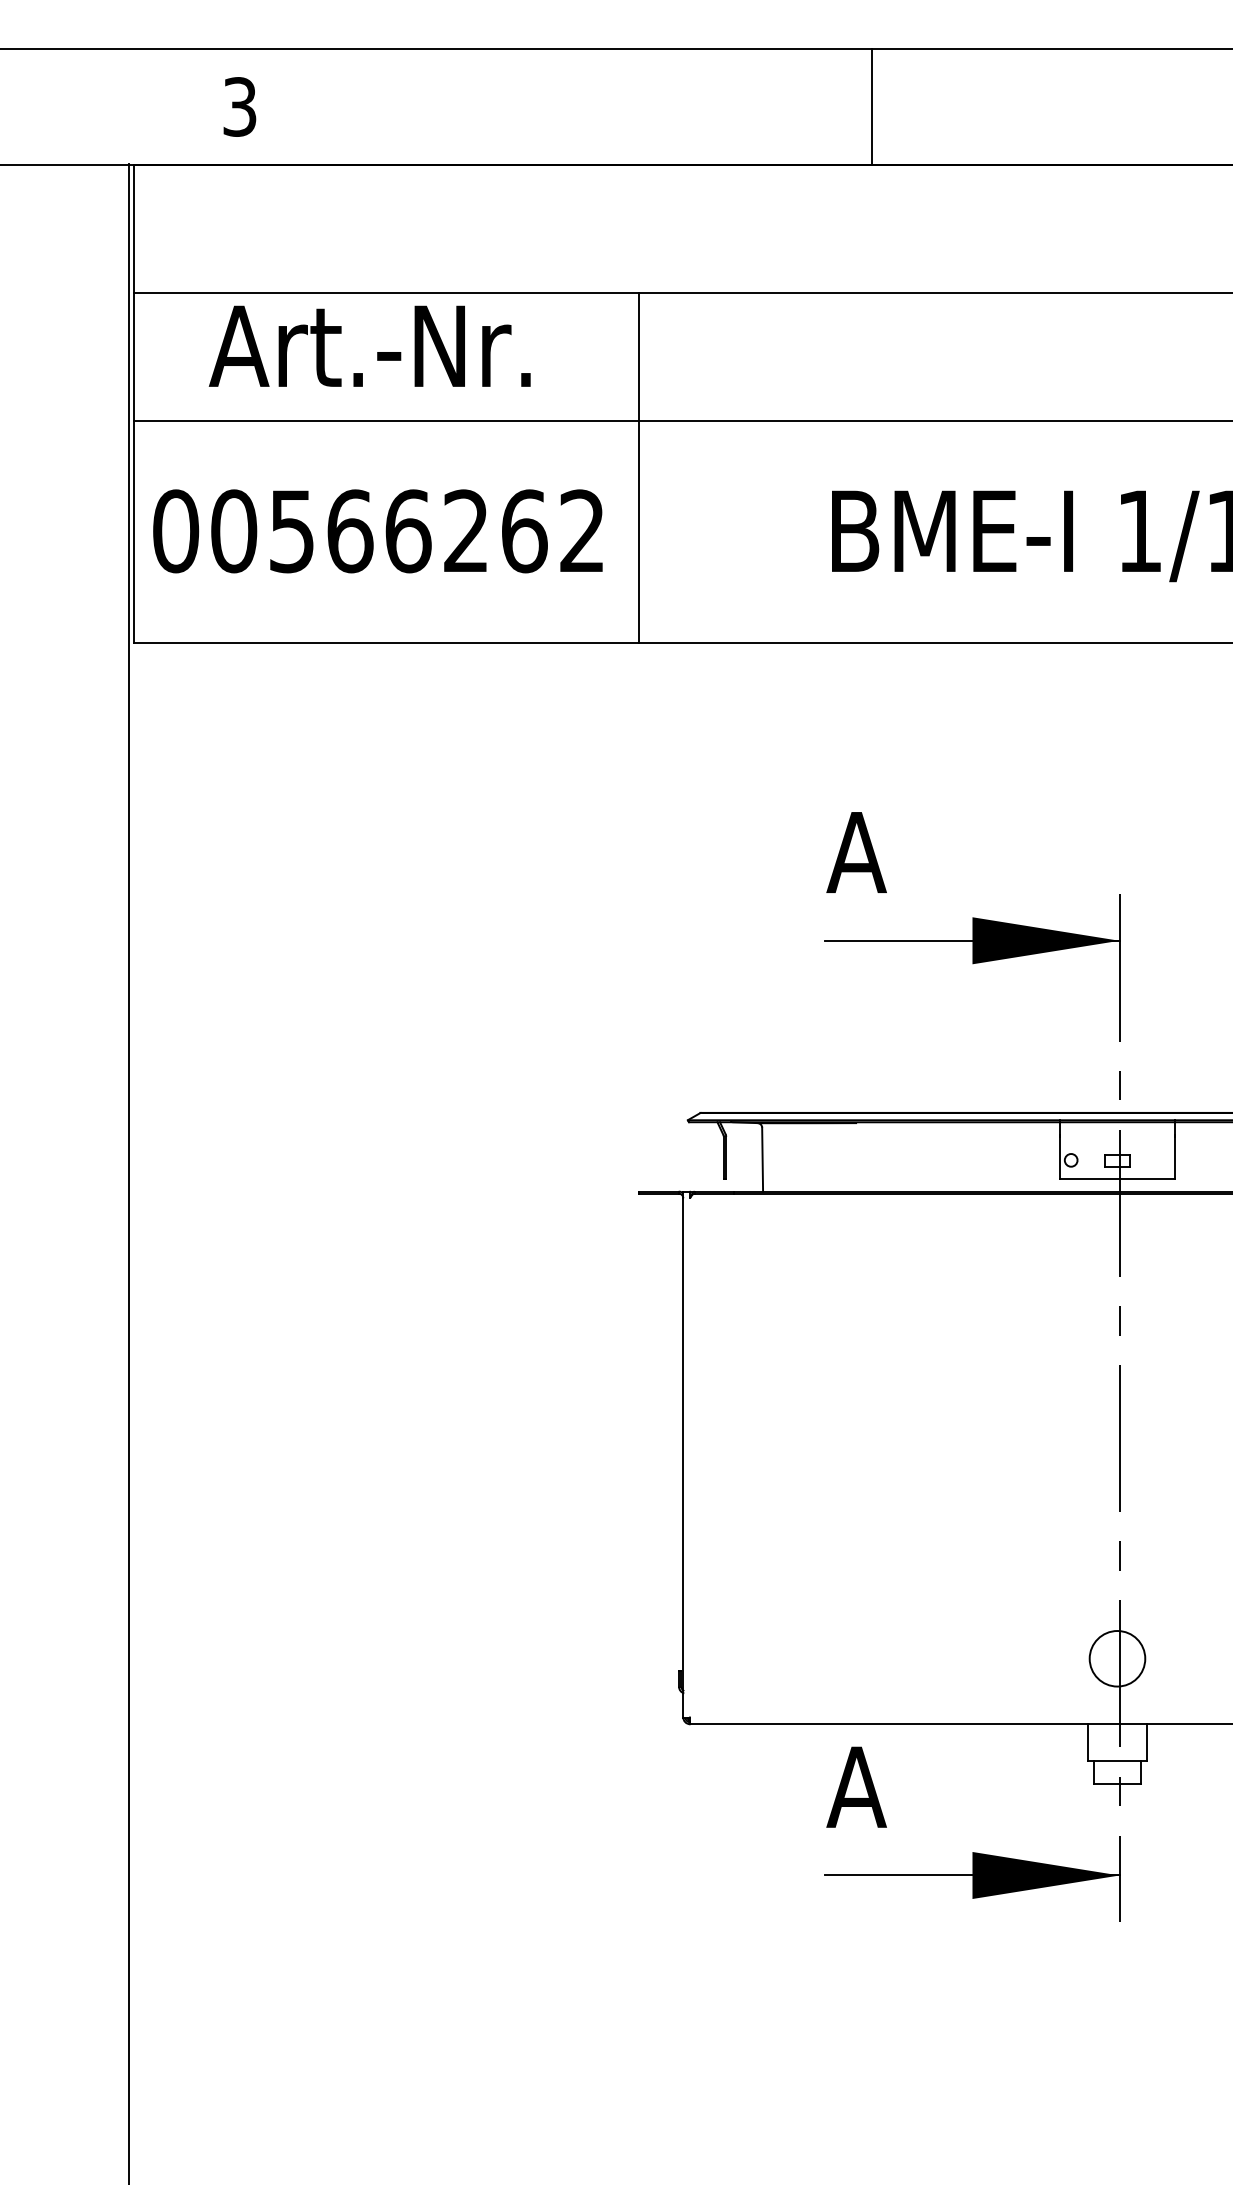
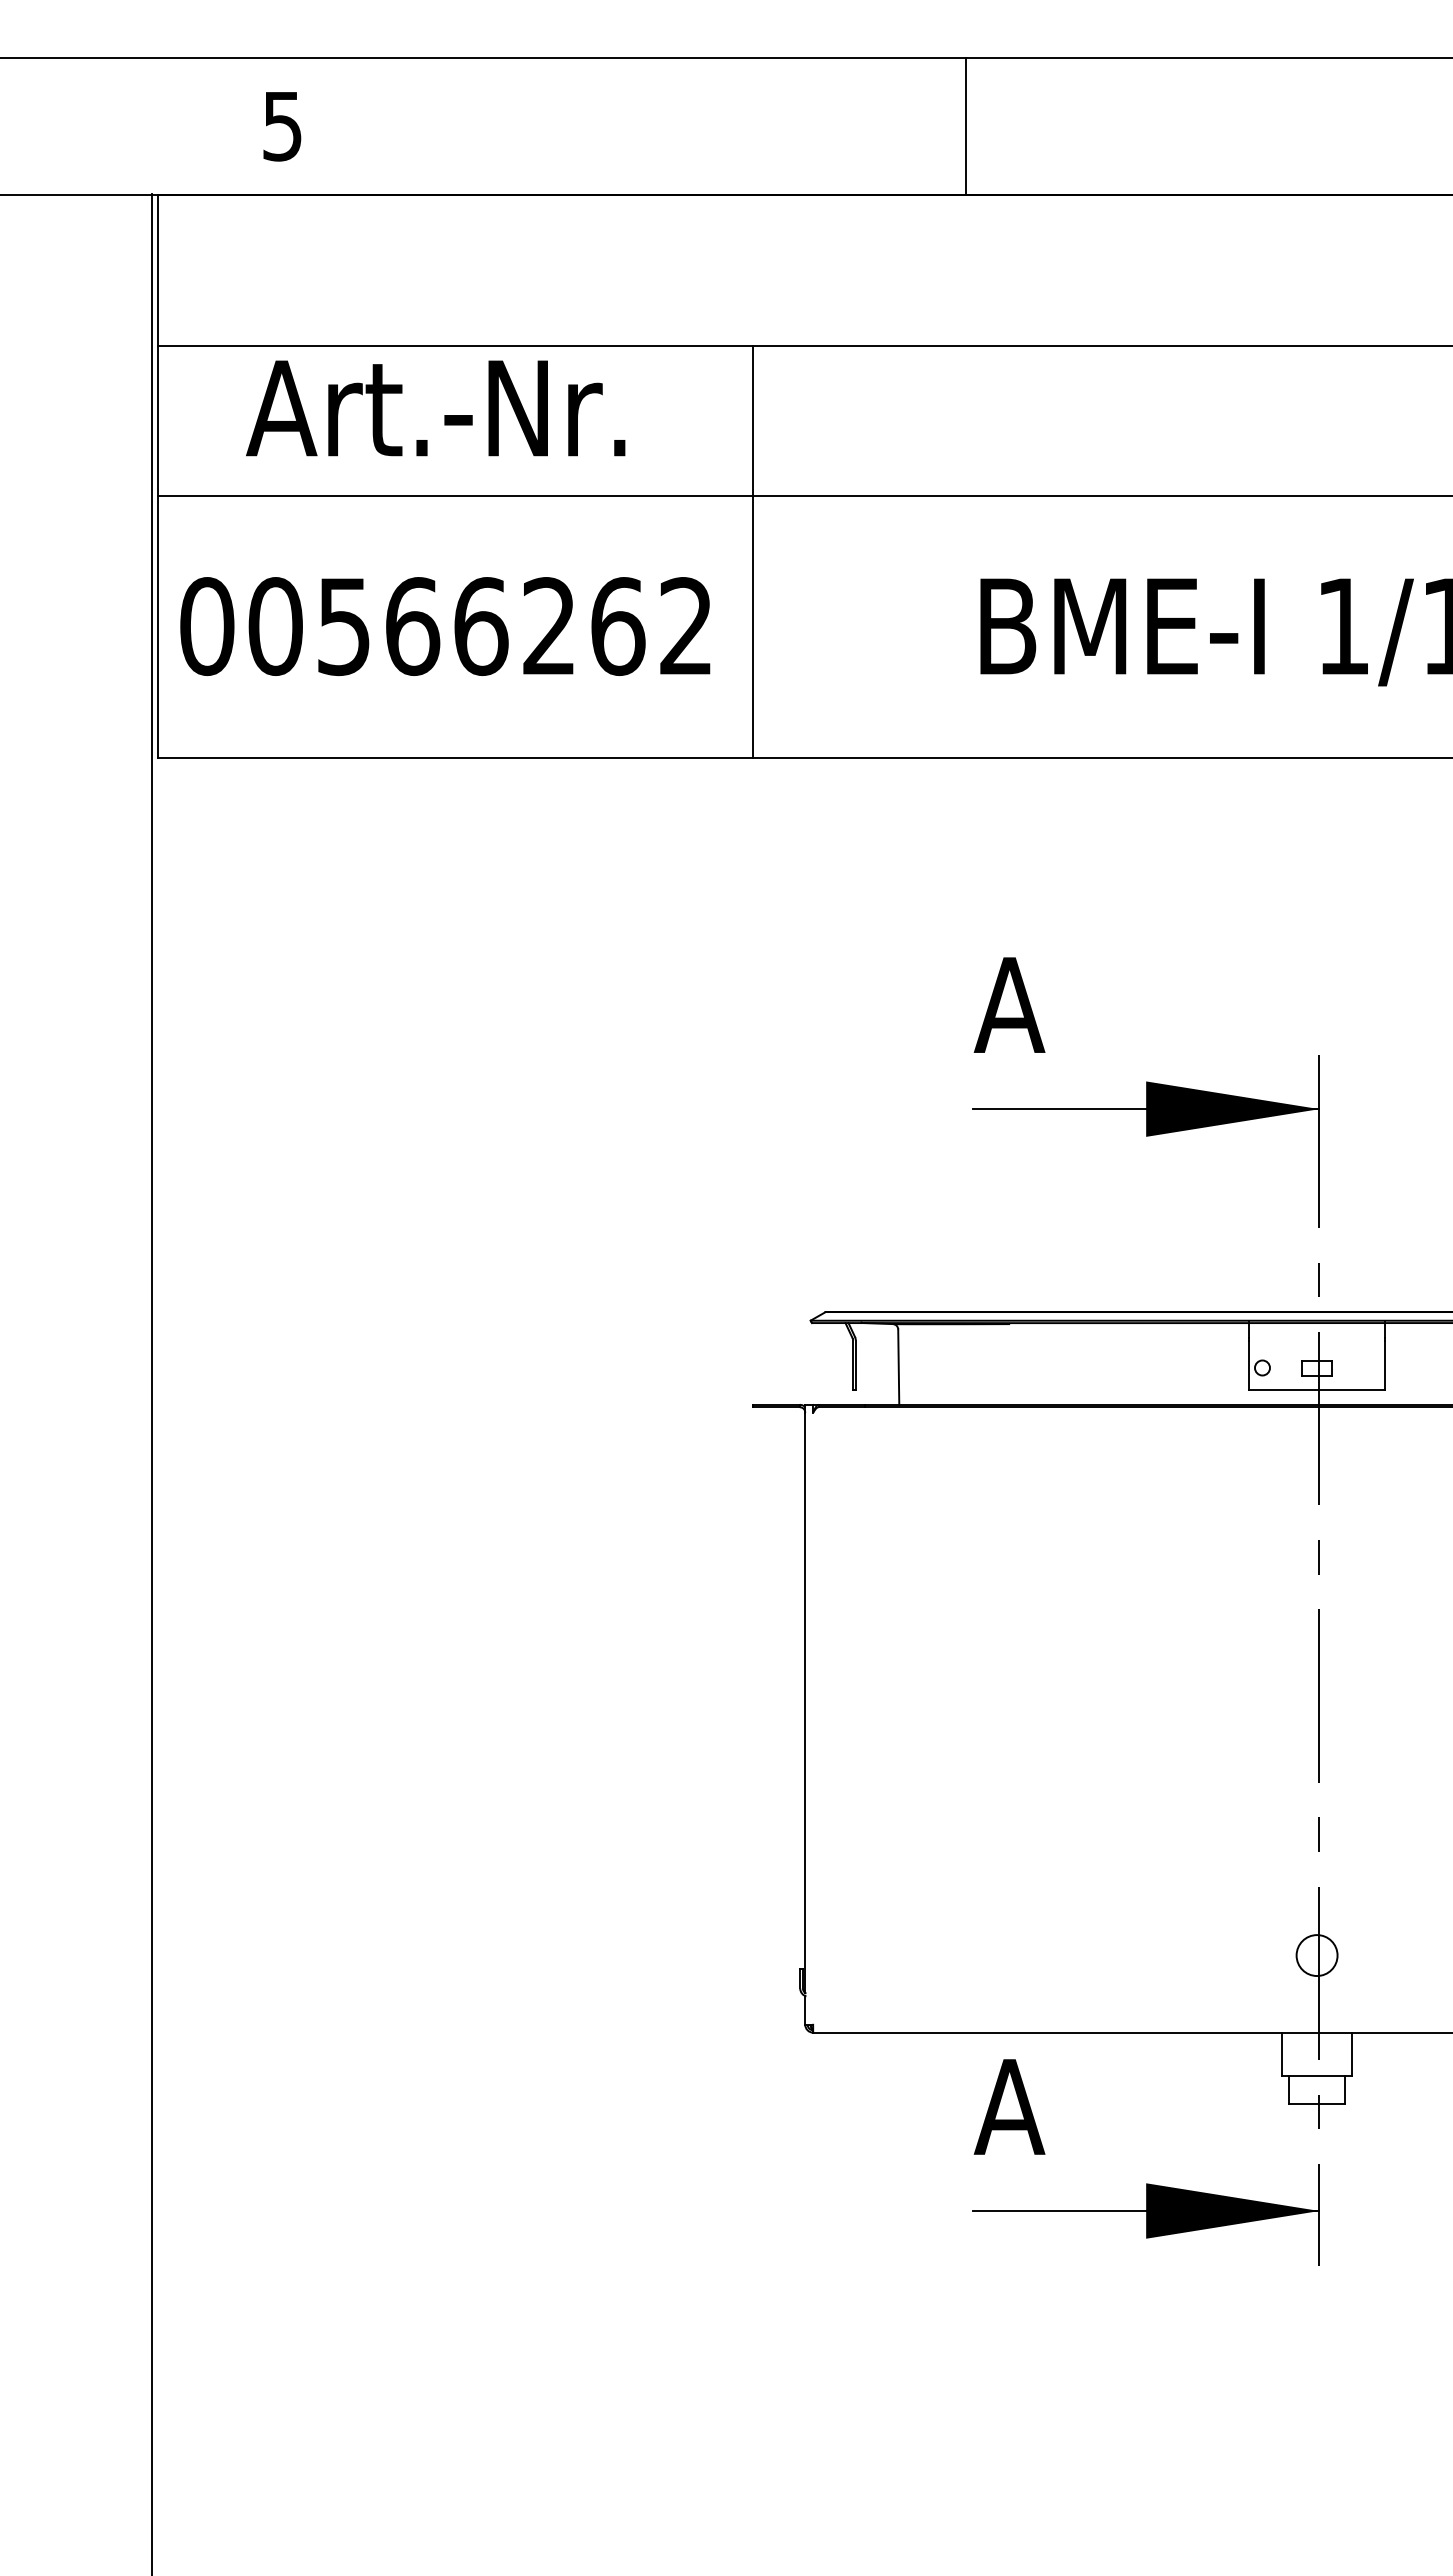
text: (239, 107) -> (282, 126), 3 -> 5
line: (871, 107) -> (965, 126), moved
circle: (1116, 1658) -> (1316, 1955), size x0.62

